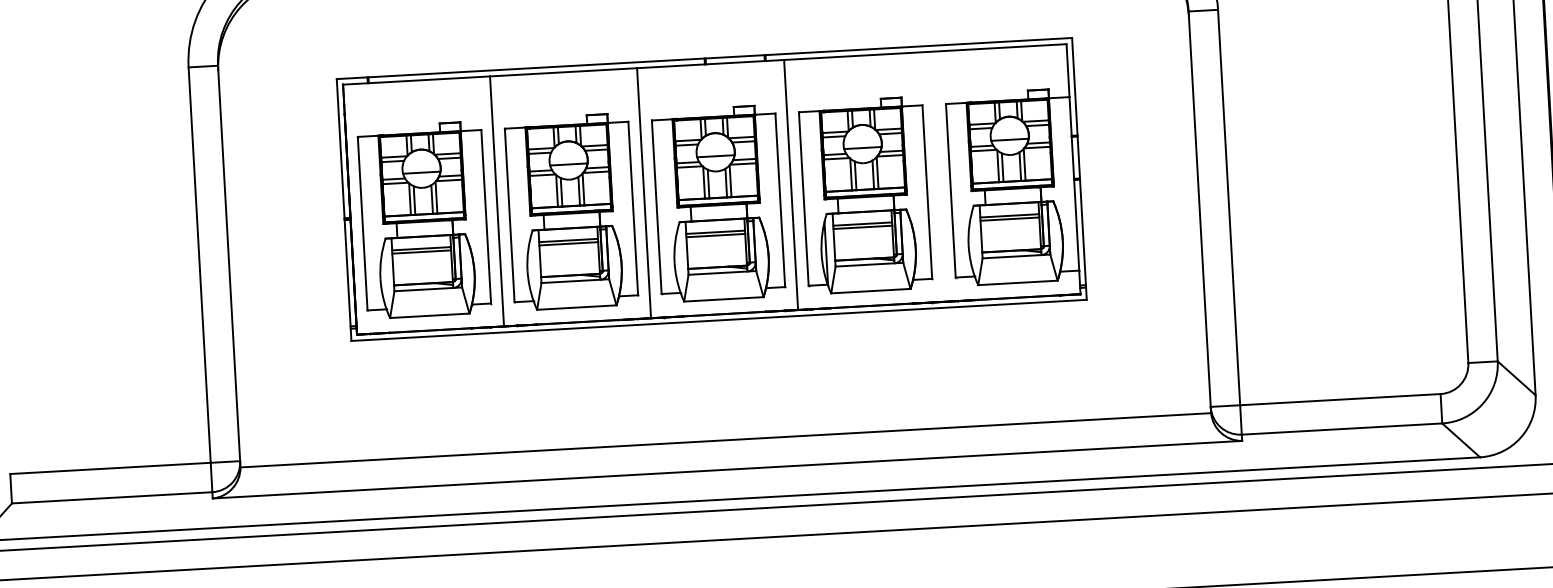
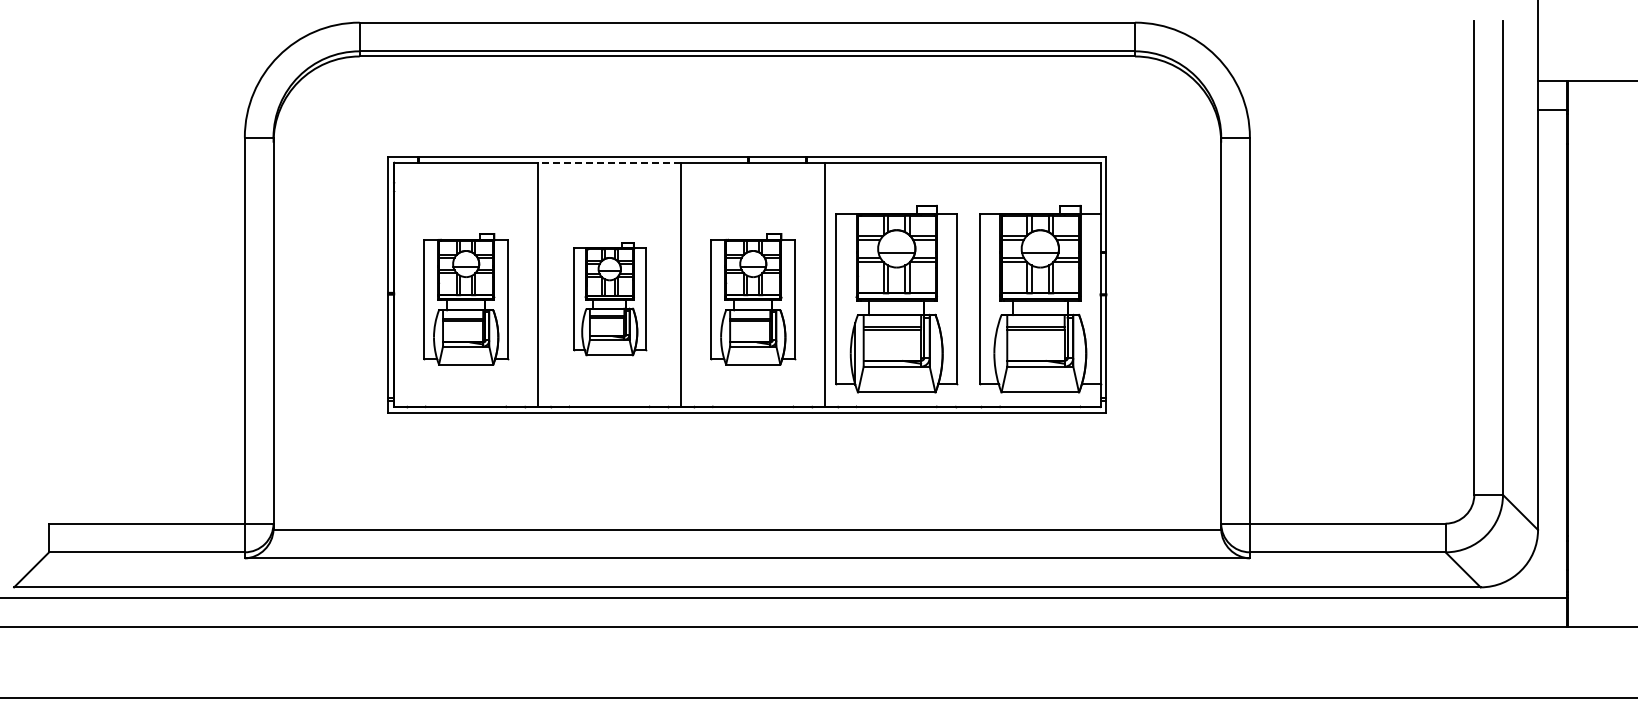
line: (563, 72) -> (609, 162), solid -> dashed
part: (718, 204) -> (753, 299), size x0.7
part: (571, 212) -> (609, 299), size x0.6
part: (424, 220) -> (466, 299), size x0.7

